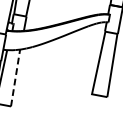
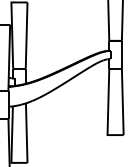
line: (15, 78) -> (26, 133), dashed -> solid

